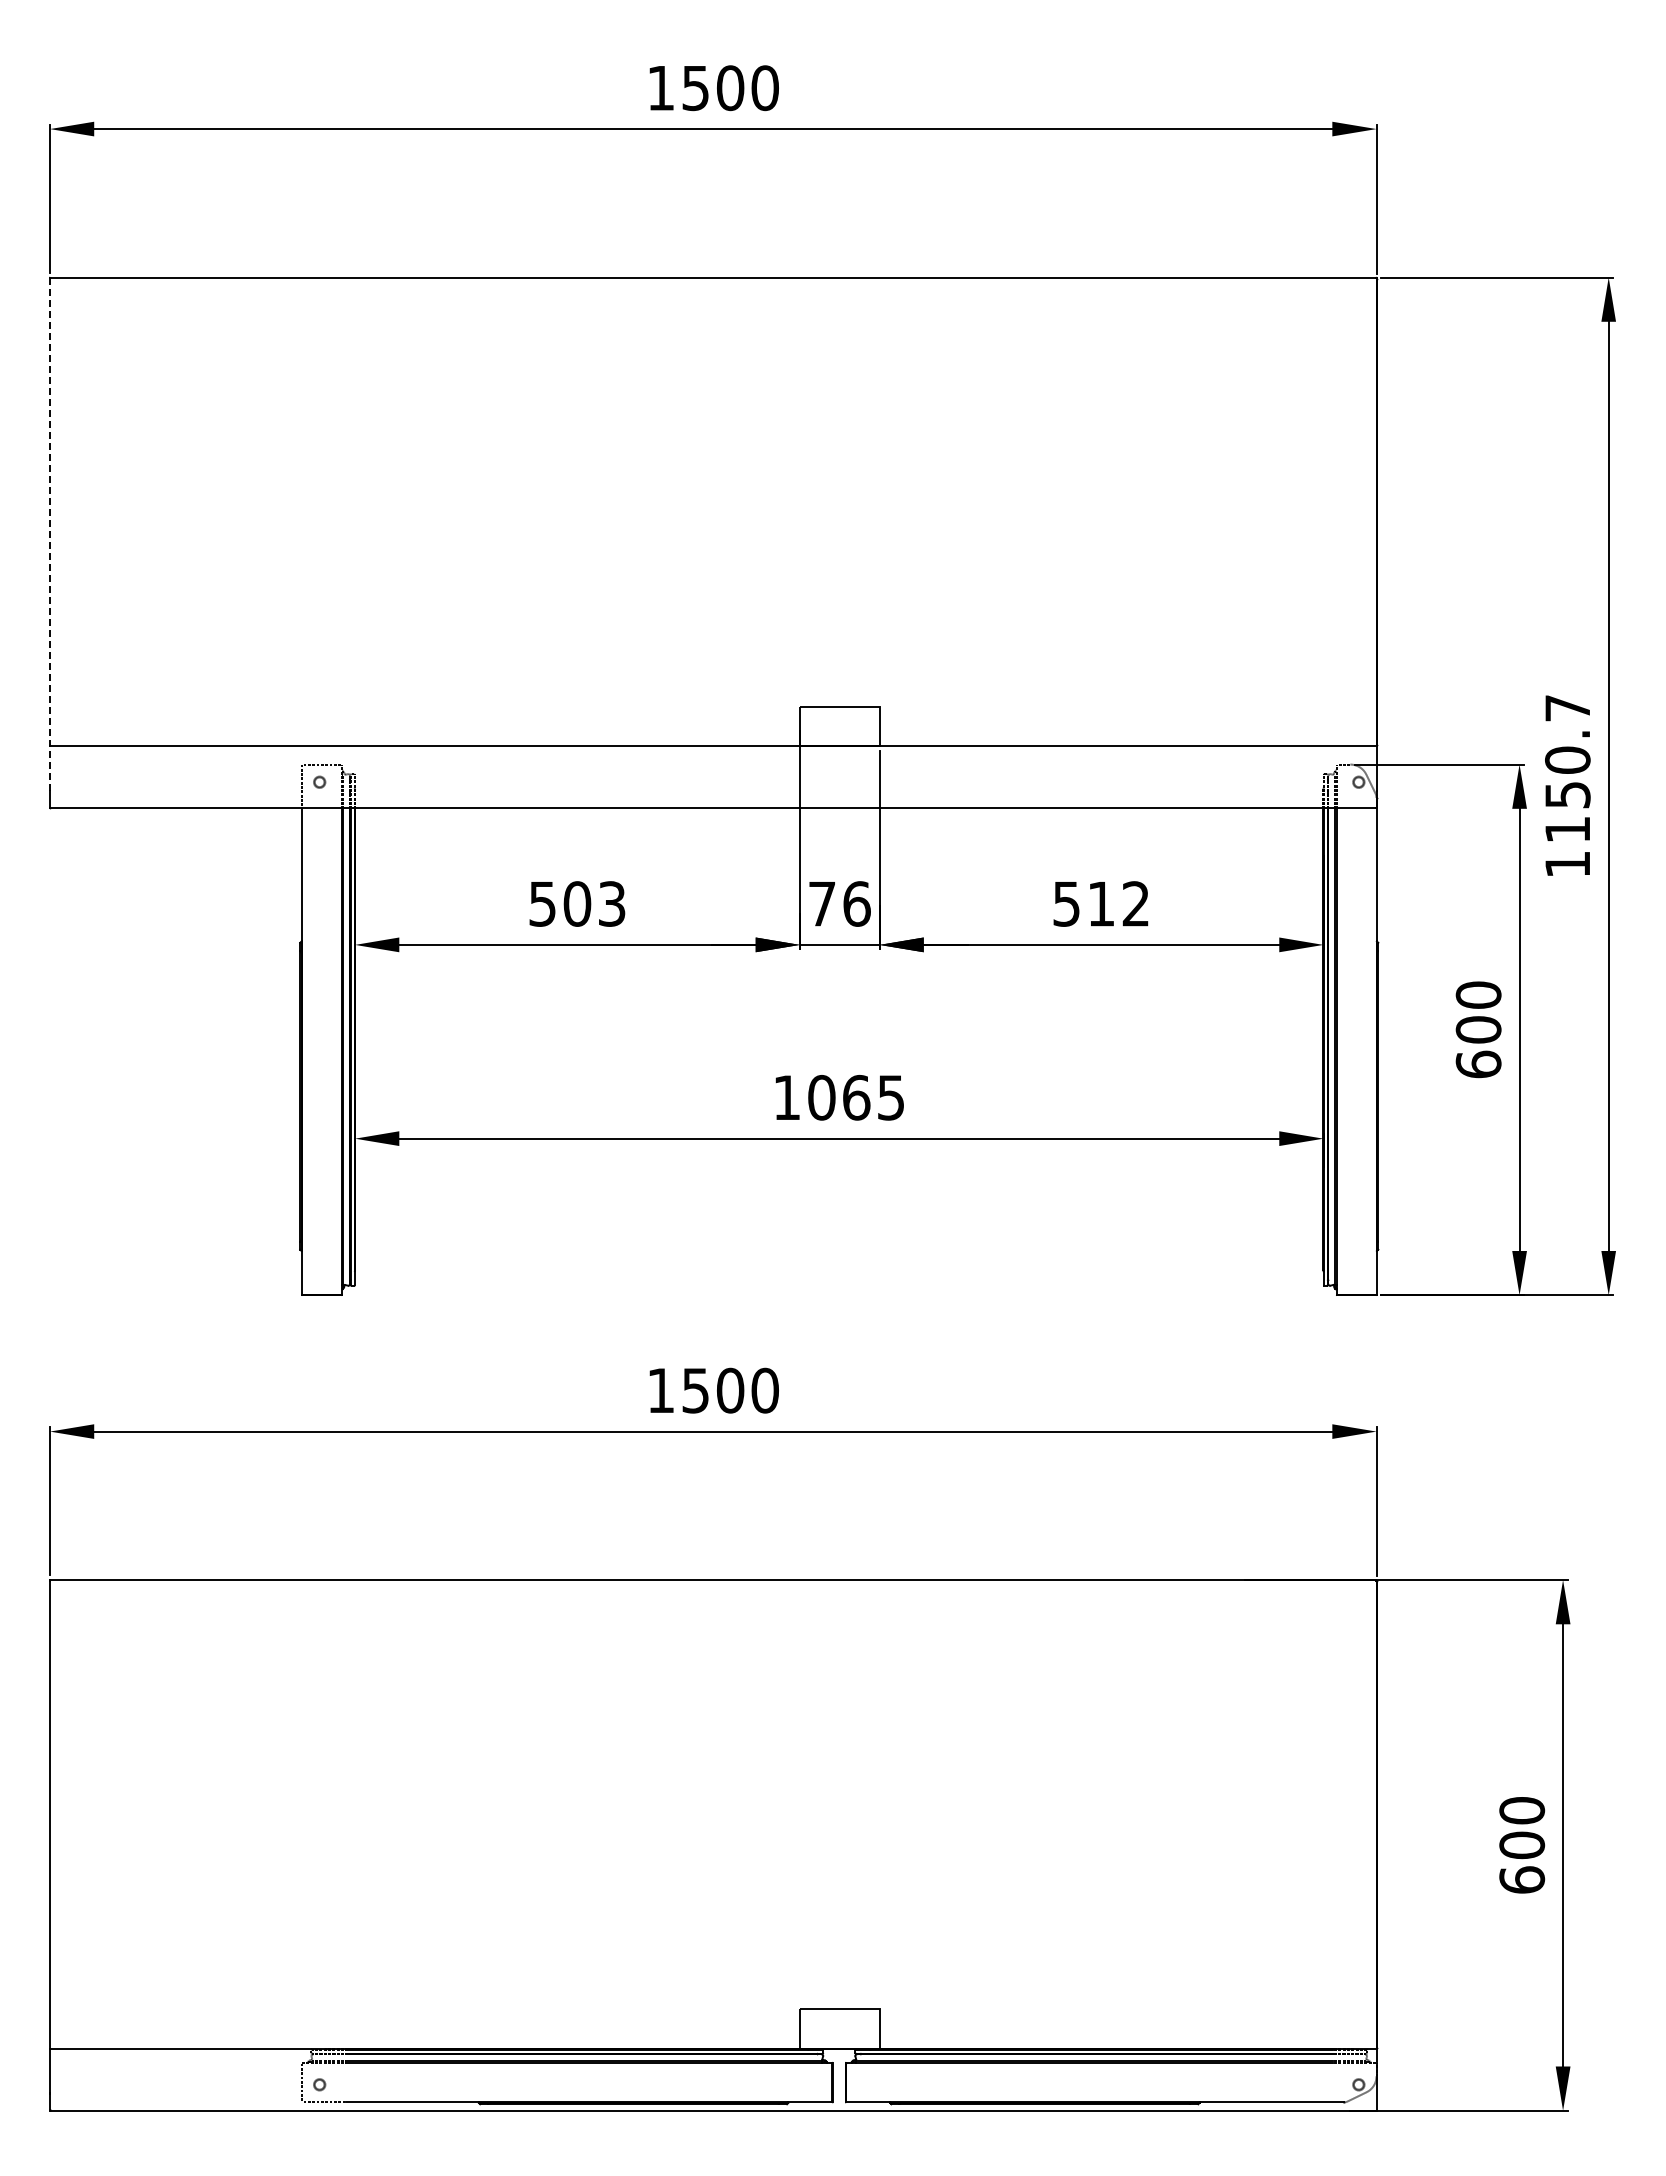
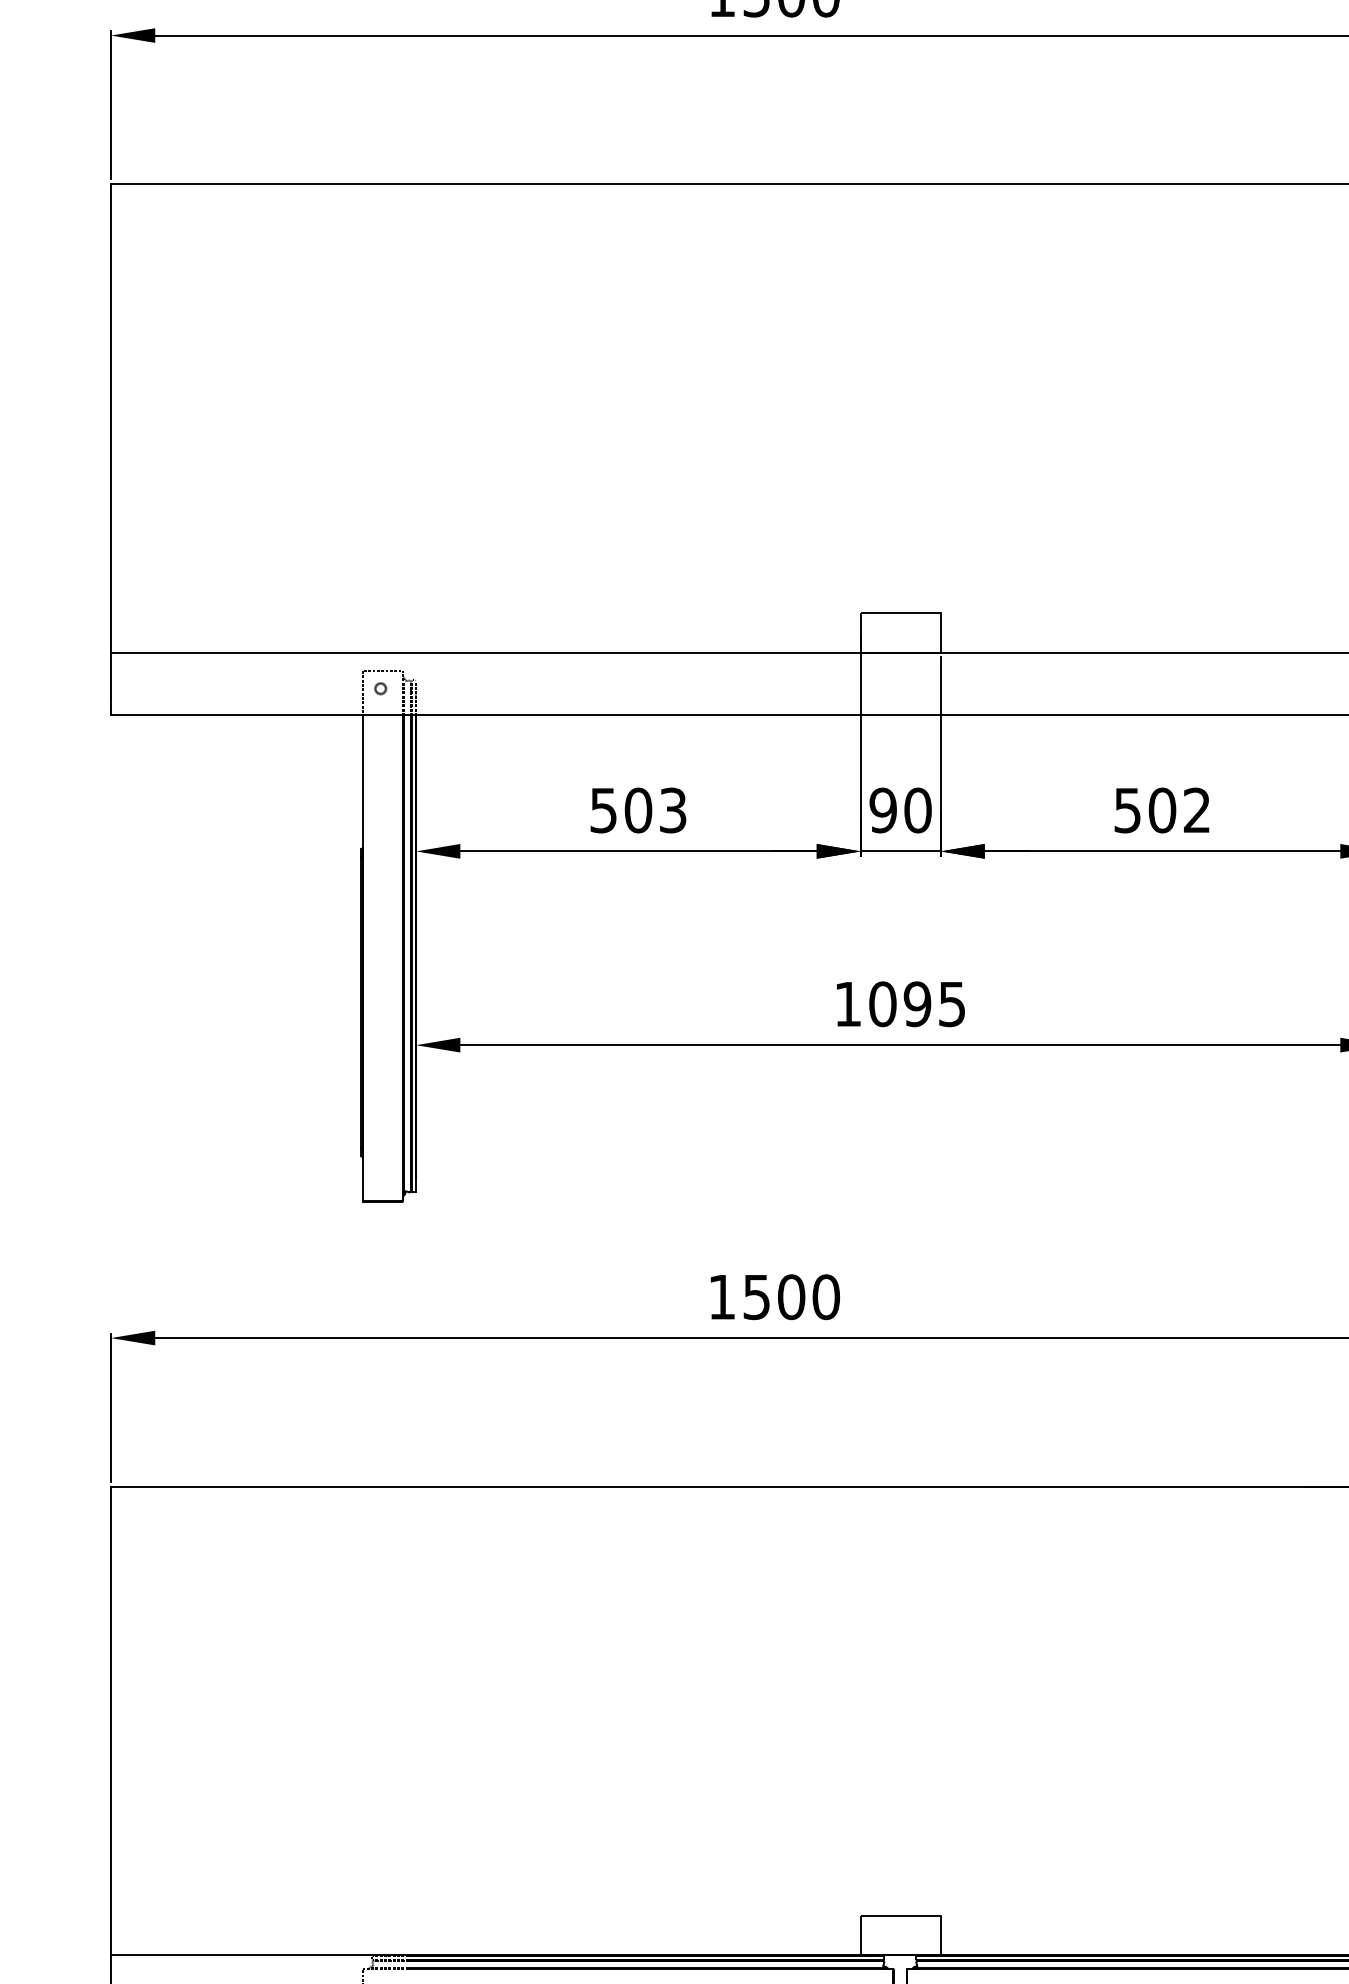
line: (49, 534) -> (110, 440), dashed -> solid
text: (839, 903) -> (900, 809), 76 -> 90
text: (1101, 903) -> (1162, 809), 512 -> 502
text: (856, 1097) -> (917, 1003), 1065 -> 1095

